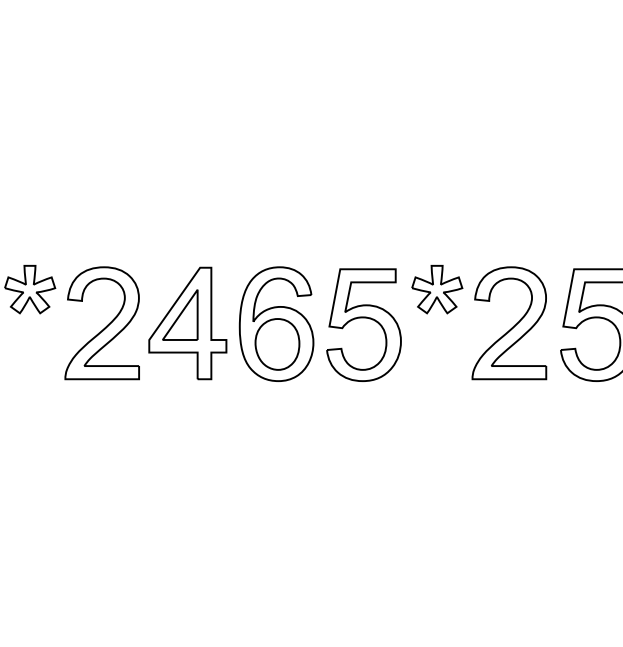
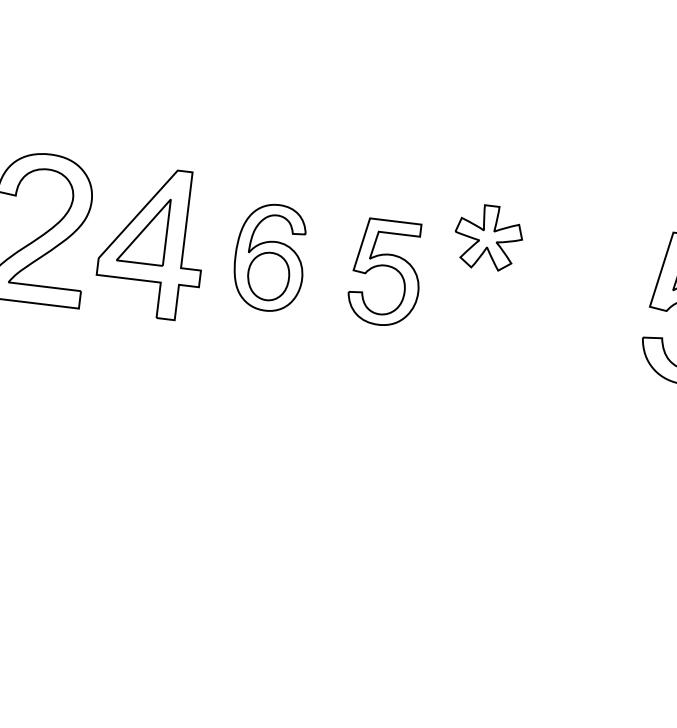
part: (276, 323) -> (270, 256), size x0.7
part: (509, 323) -> (578, 294), removed
part: (363, 324) -> (385, 272), size x0.7

